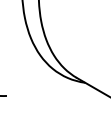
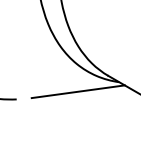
line: (53, 89) -> (77, 90), added

